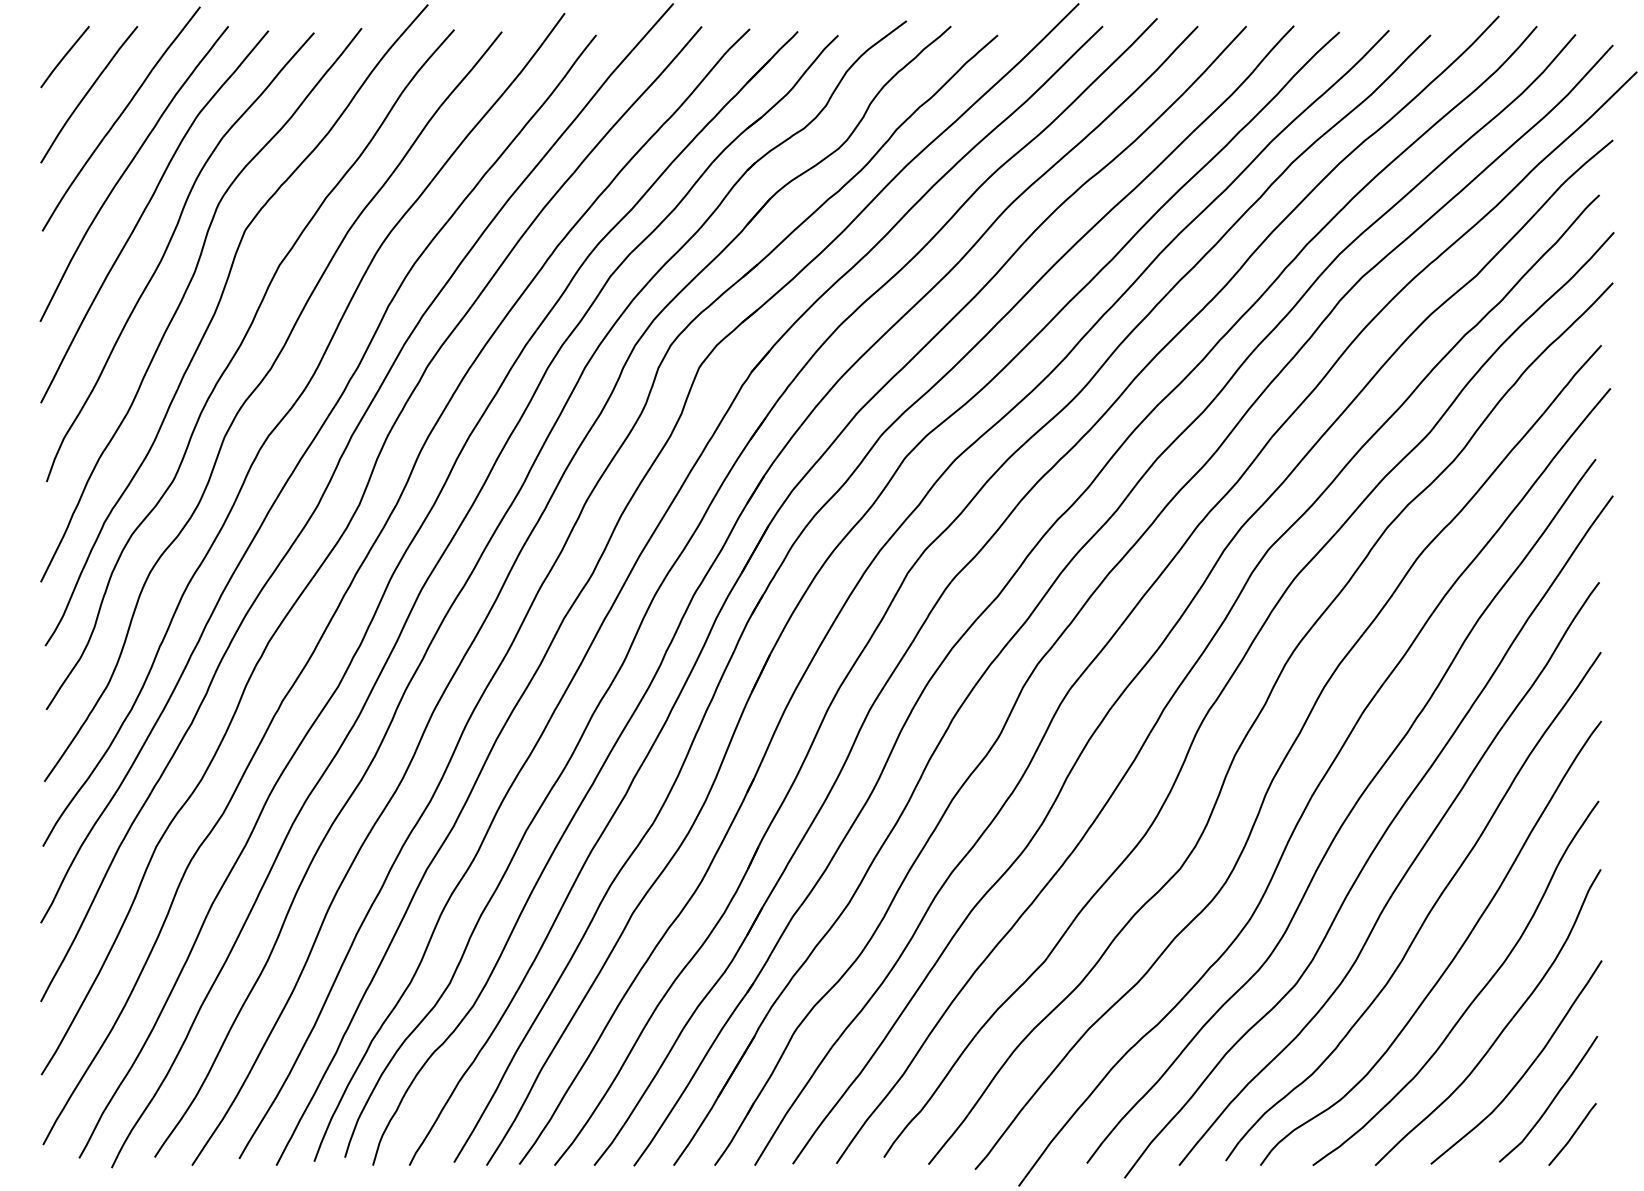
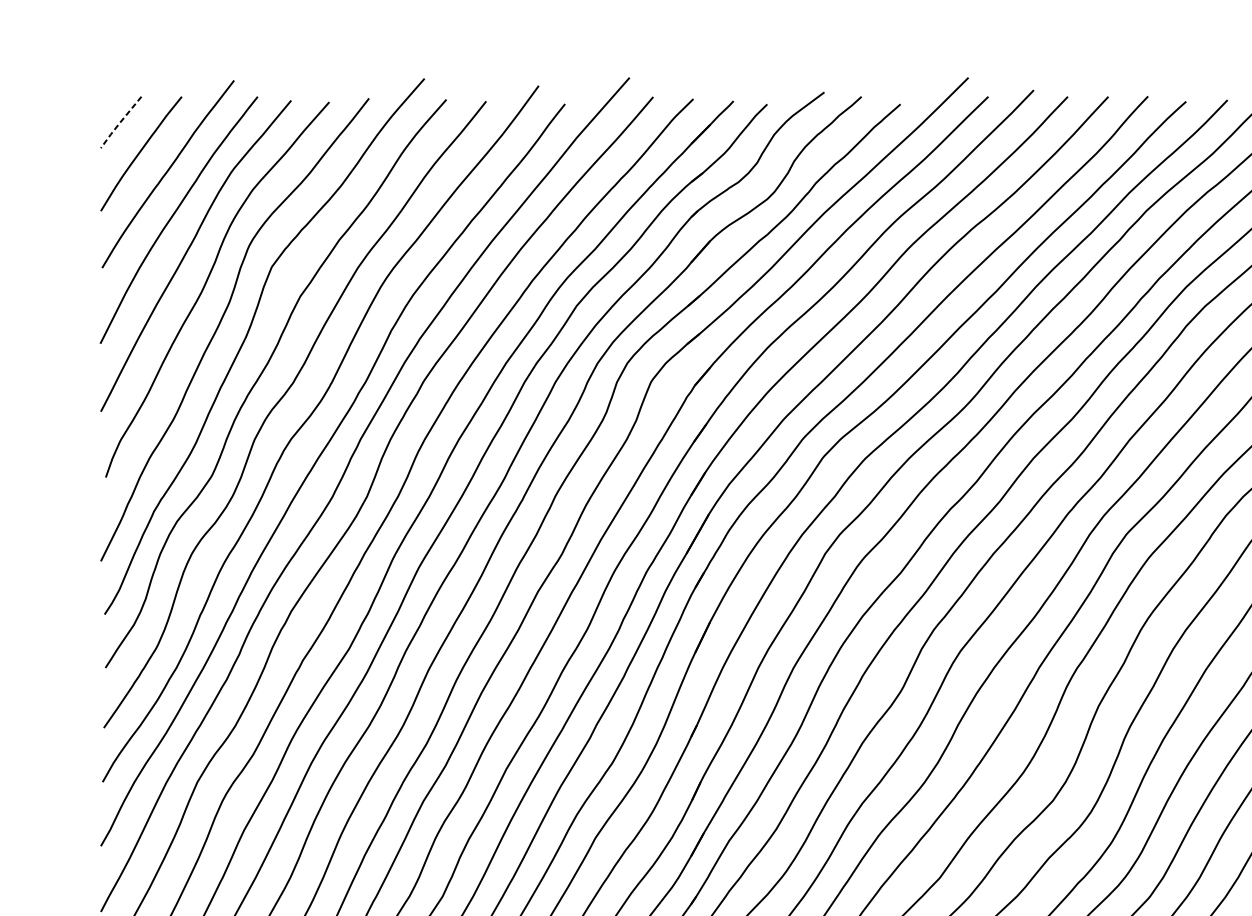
line: (63, 57) -> (119, 122), solid -> dashed

